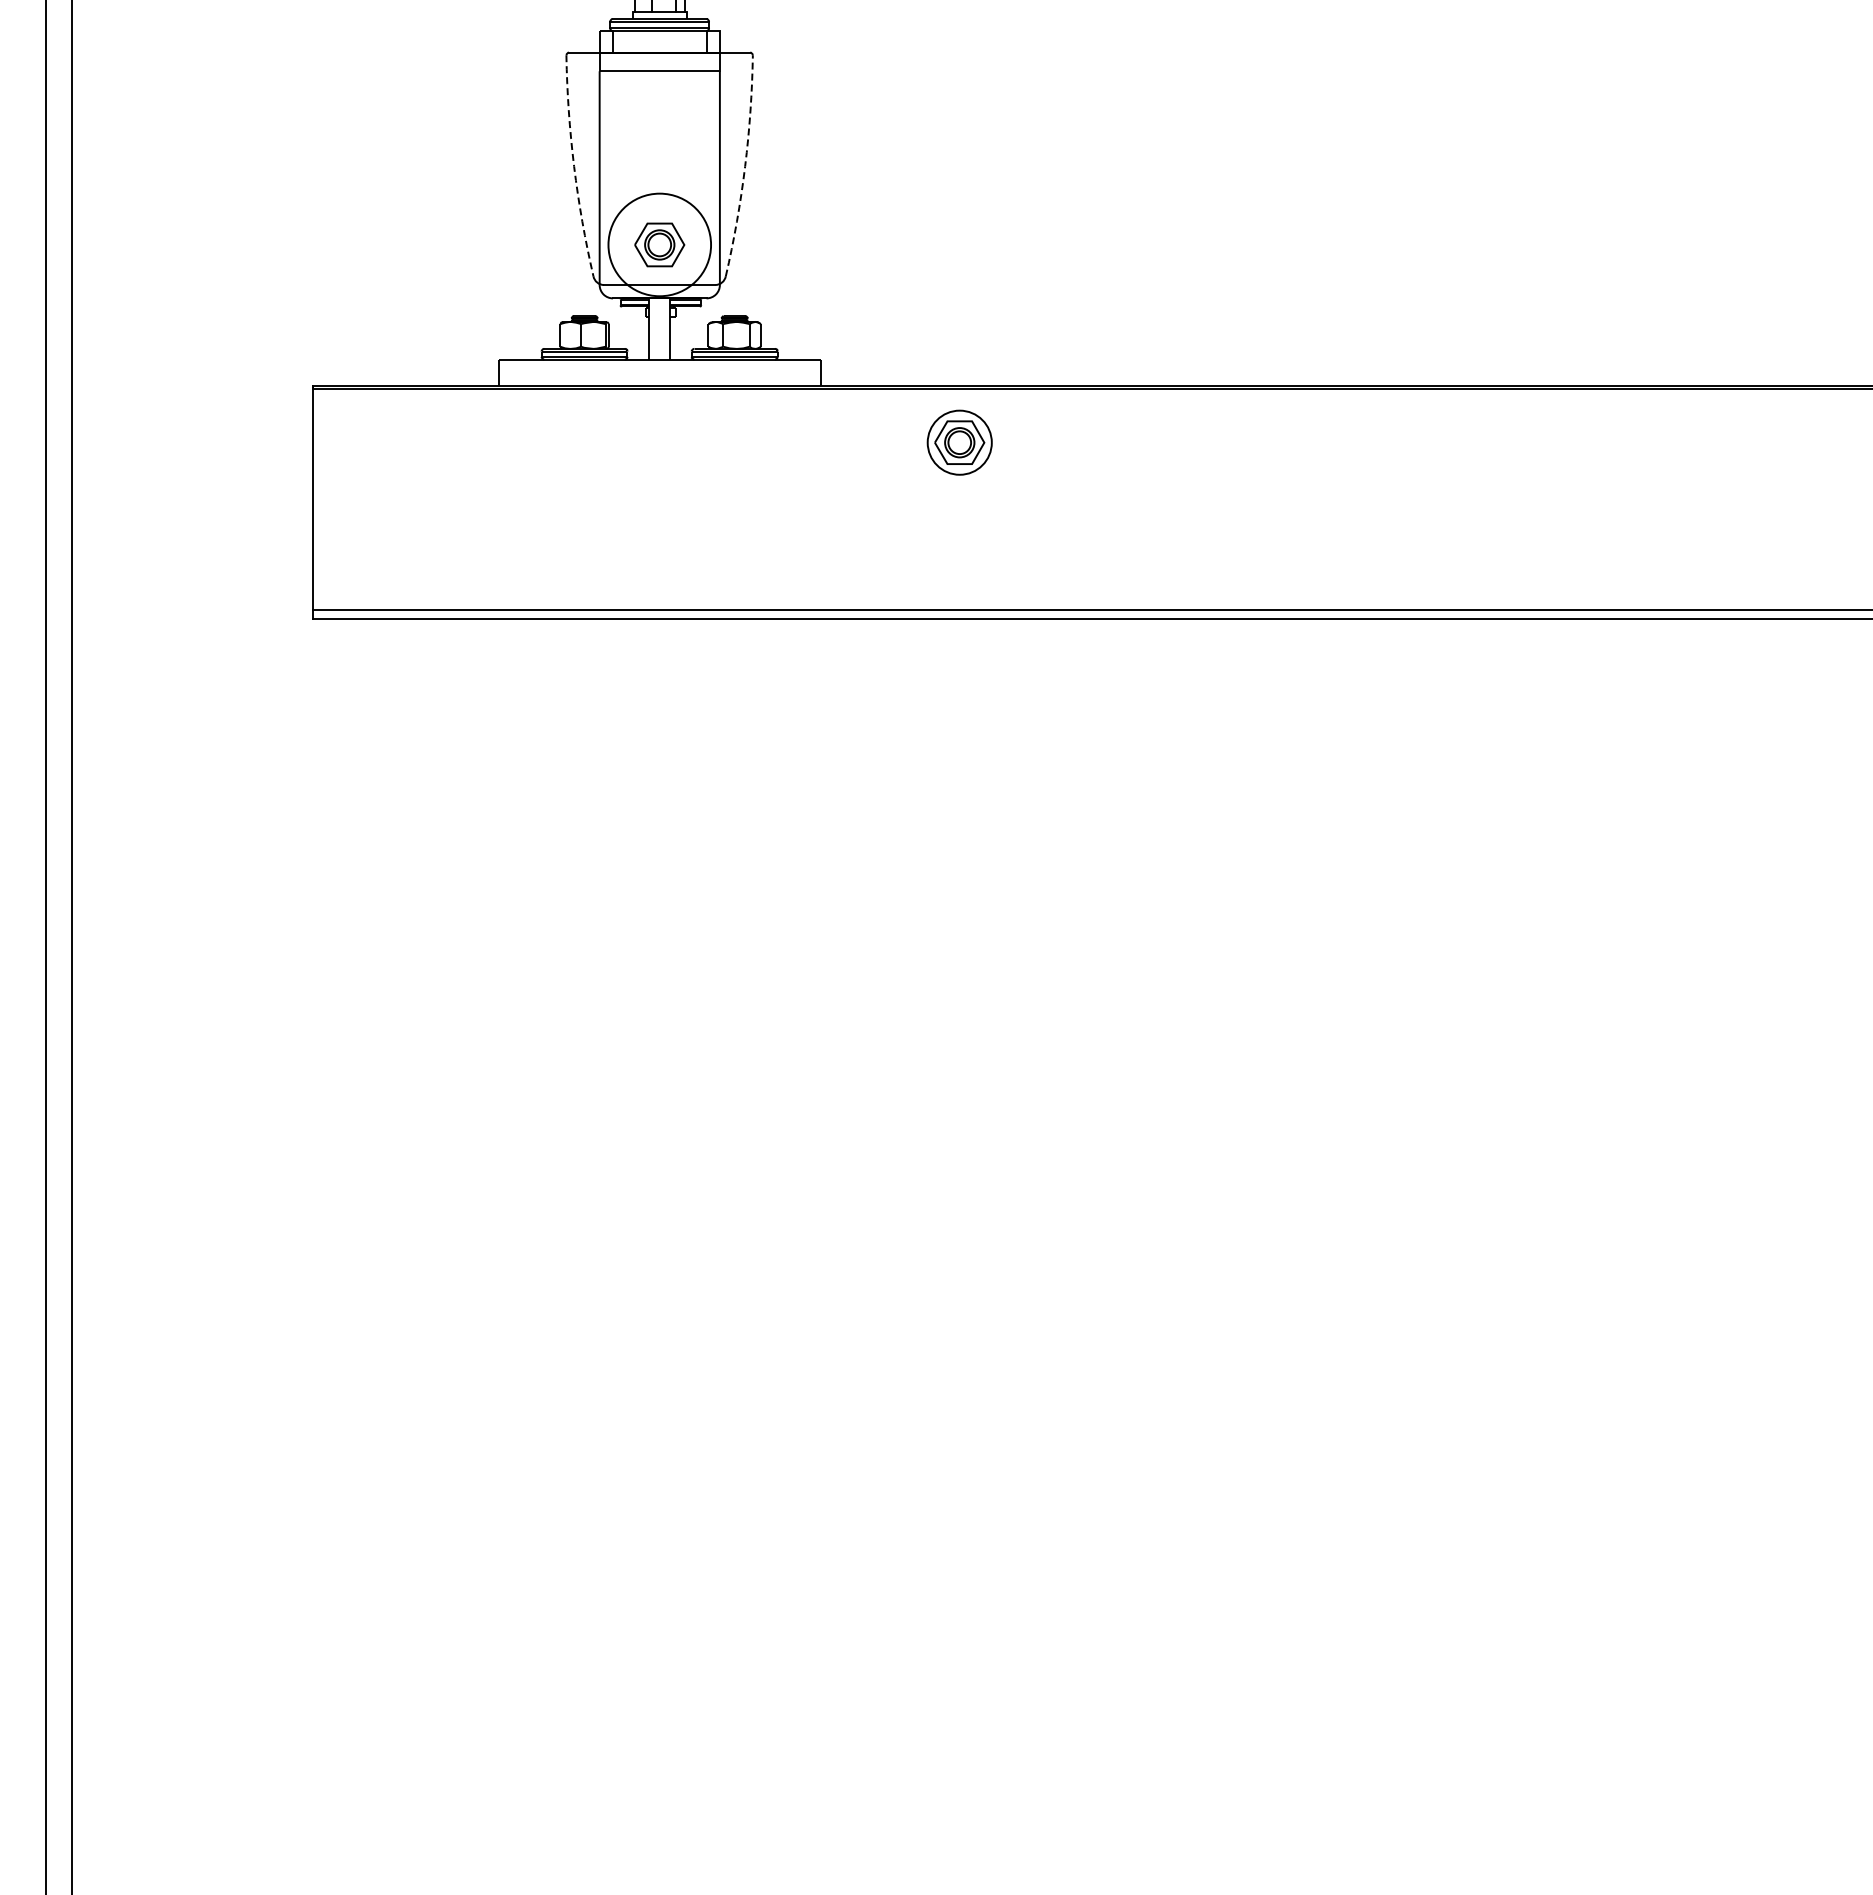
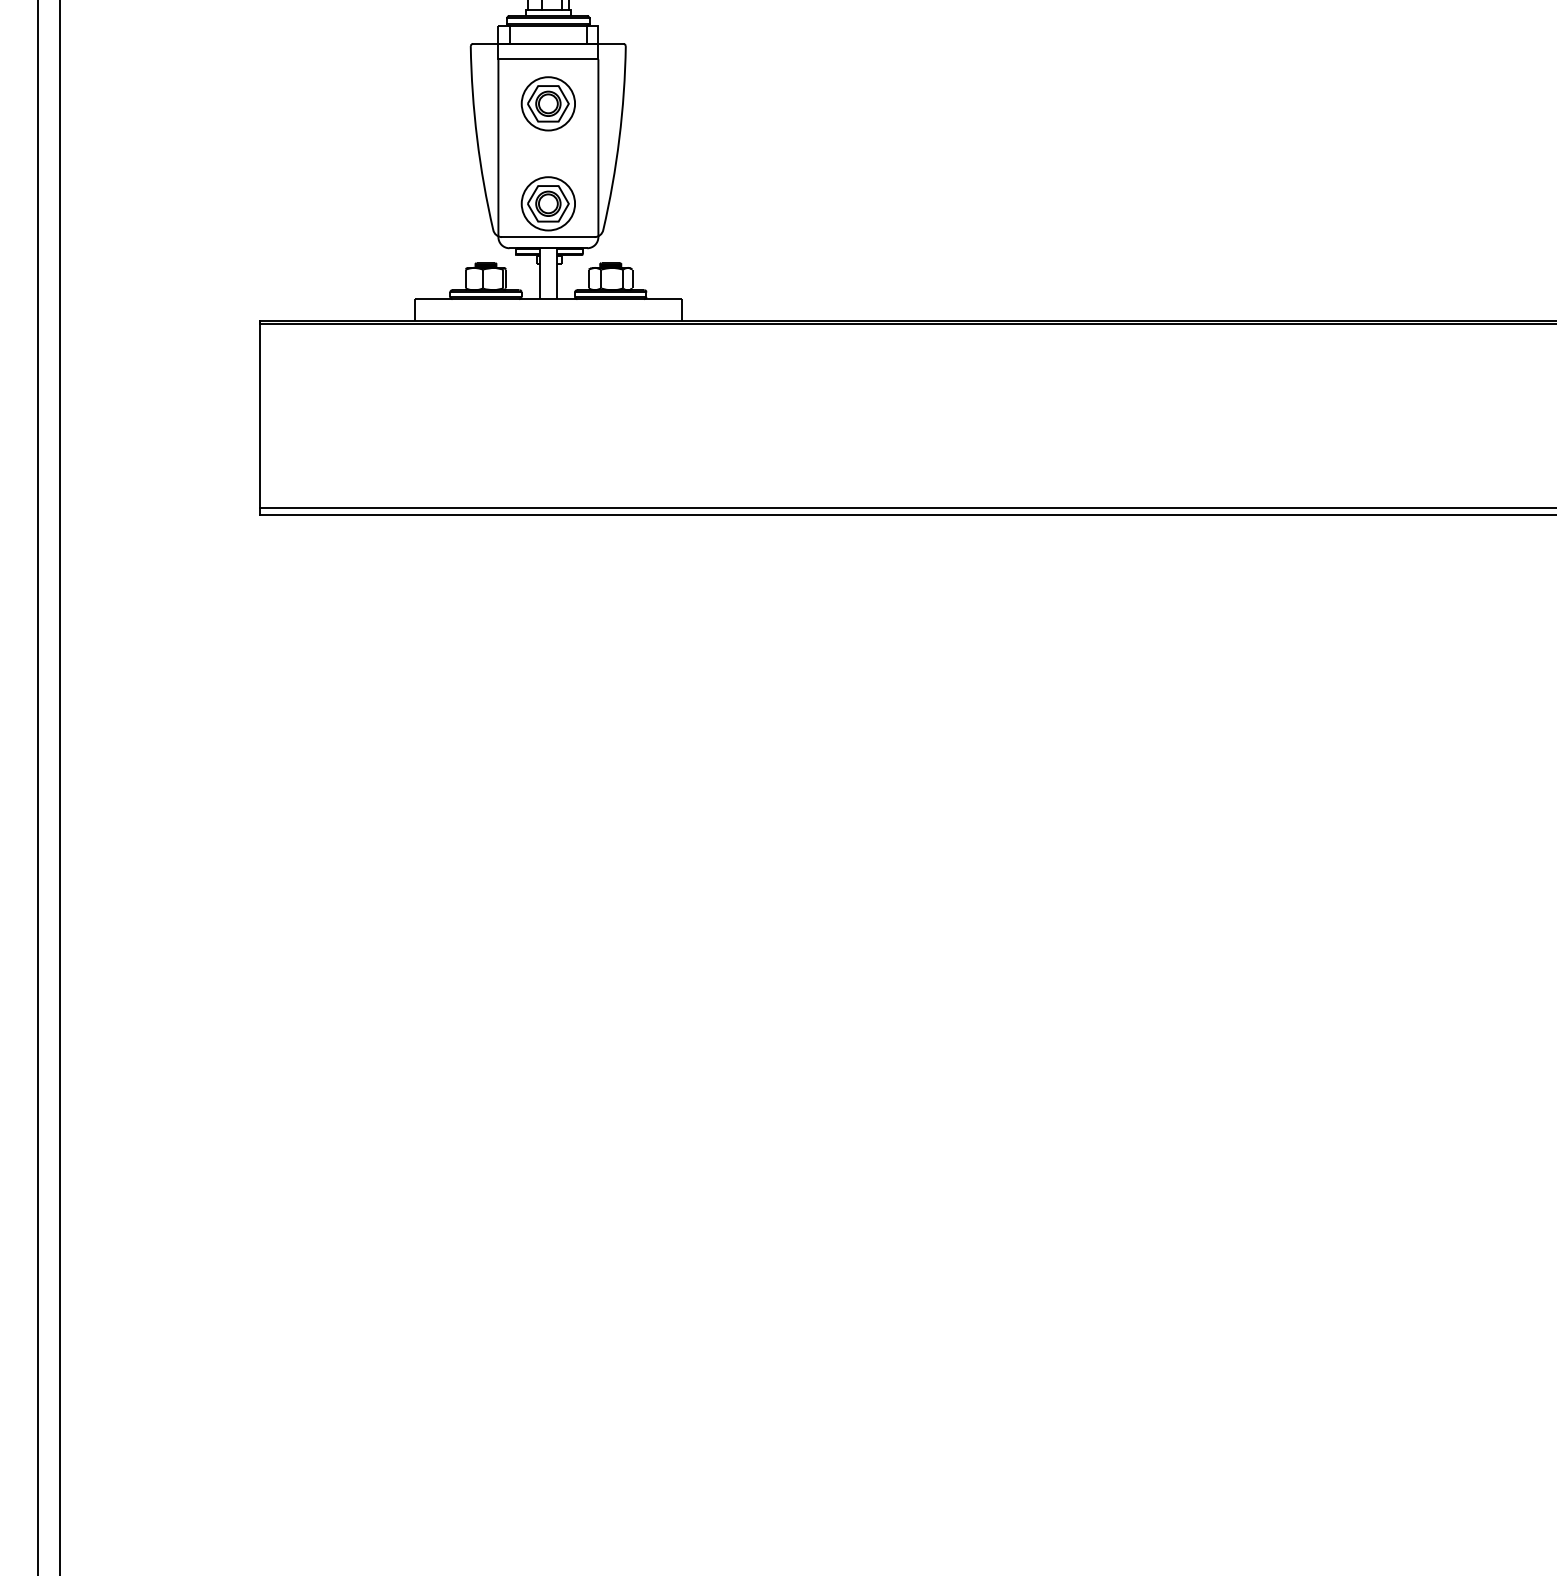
arc: (574, 166) -> (477, 138), dashed -> solid
arc: (745, 166) -> (619, 138), dashed -> solid
circle: (659, 244) -> (548, 203), size x0.62
part: (959, 442) -> (548, 103), moved

